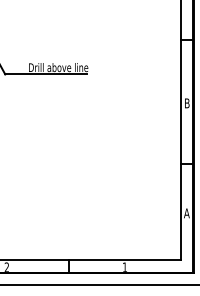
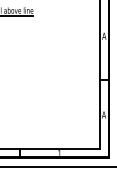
text: (186, 103) -> (103, 36), B -> A

